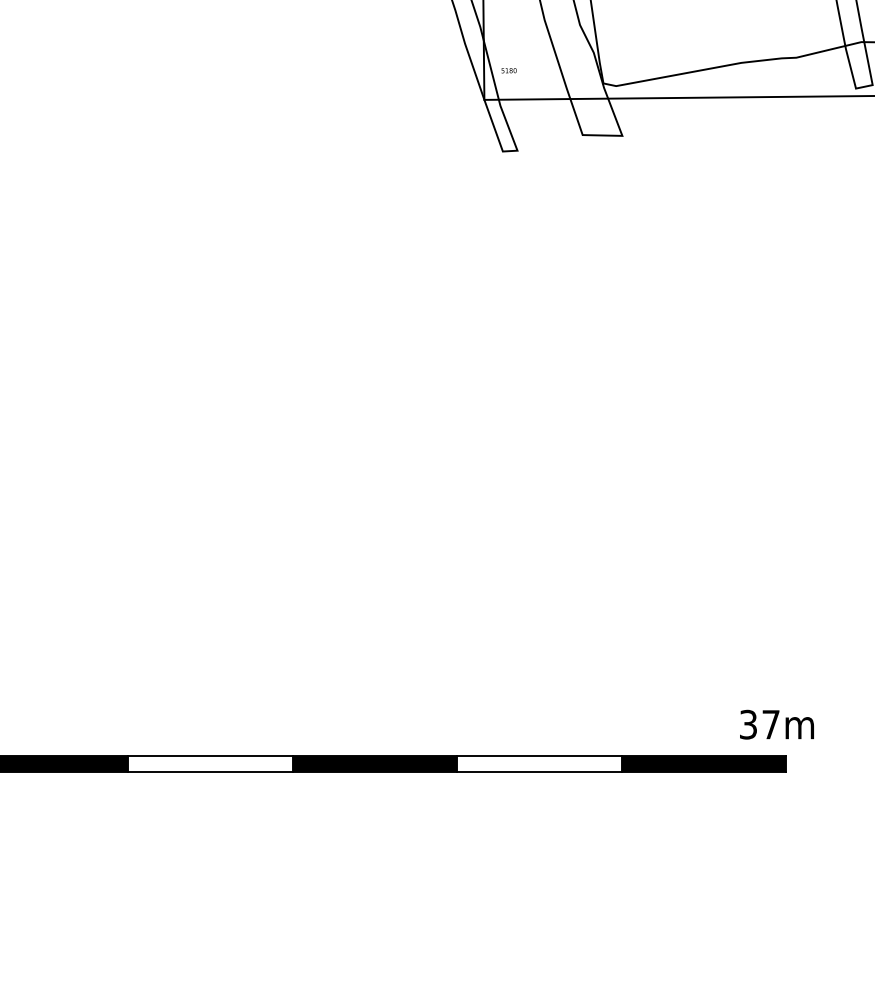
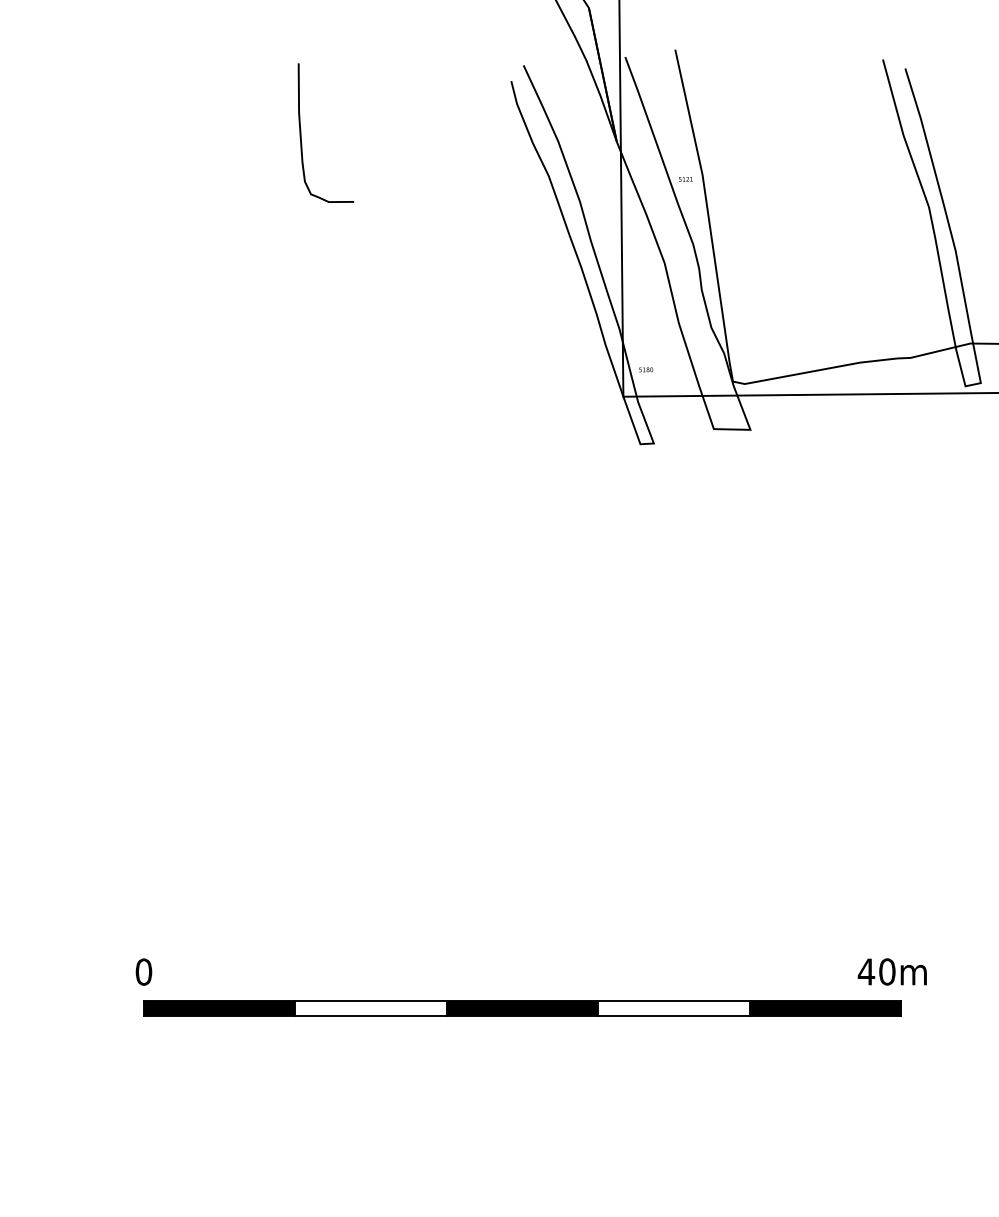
text: (759, 724) -> (876, 971), 37m -> 40m

